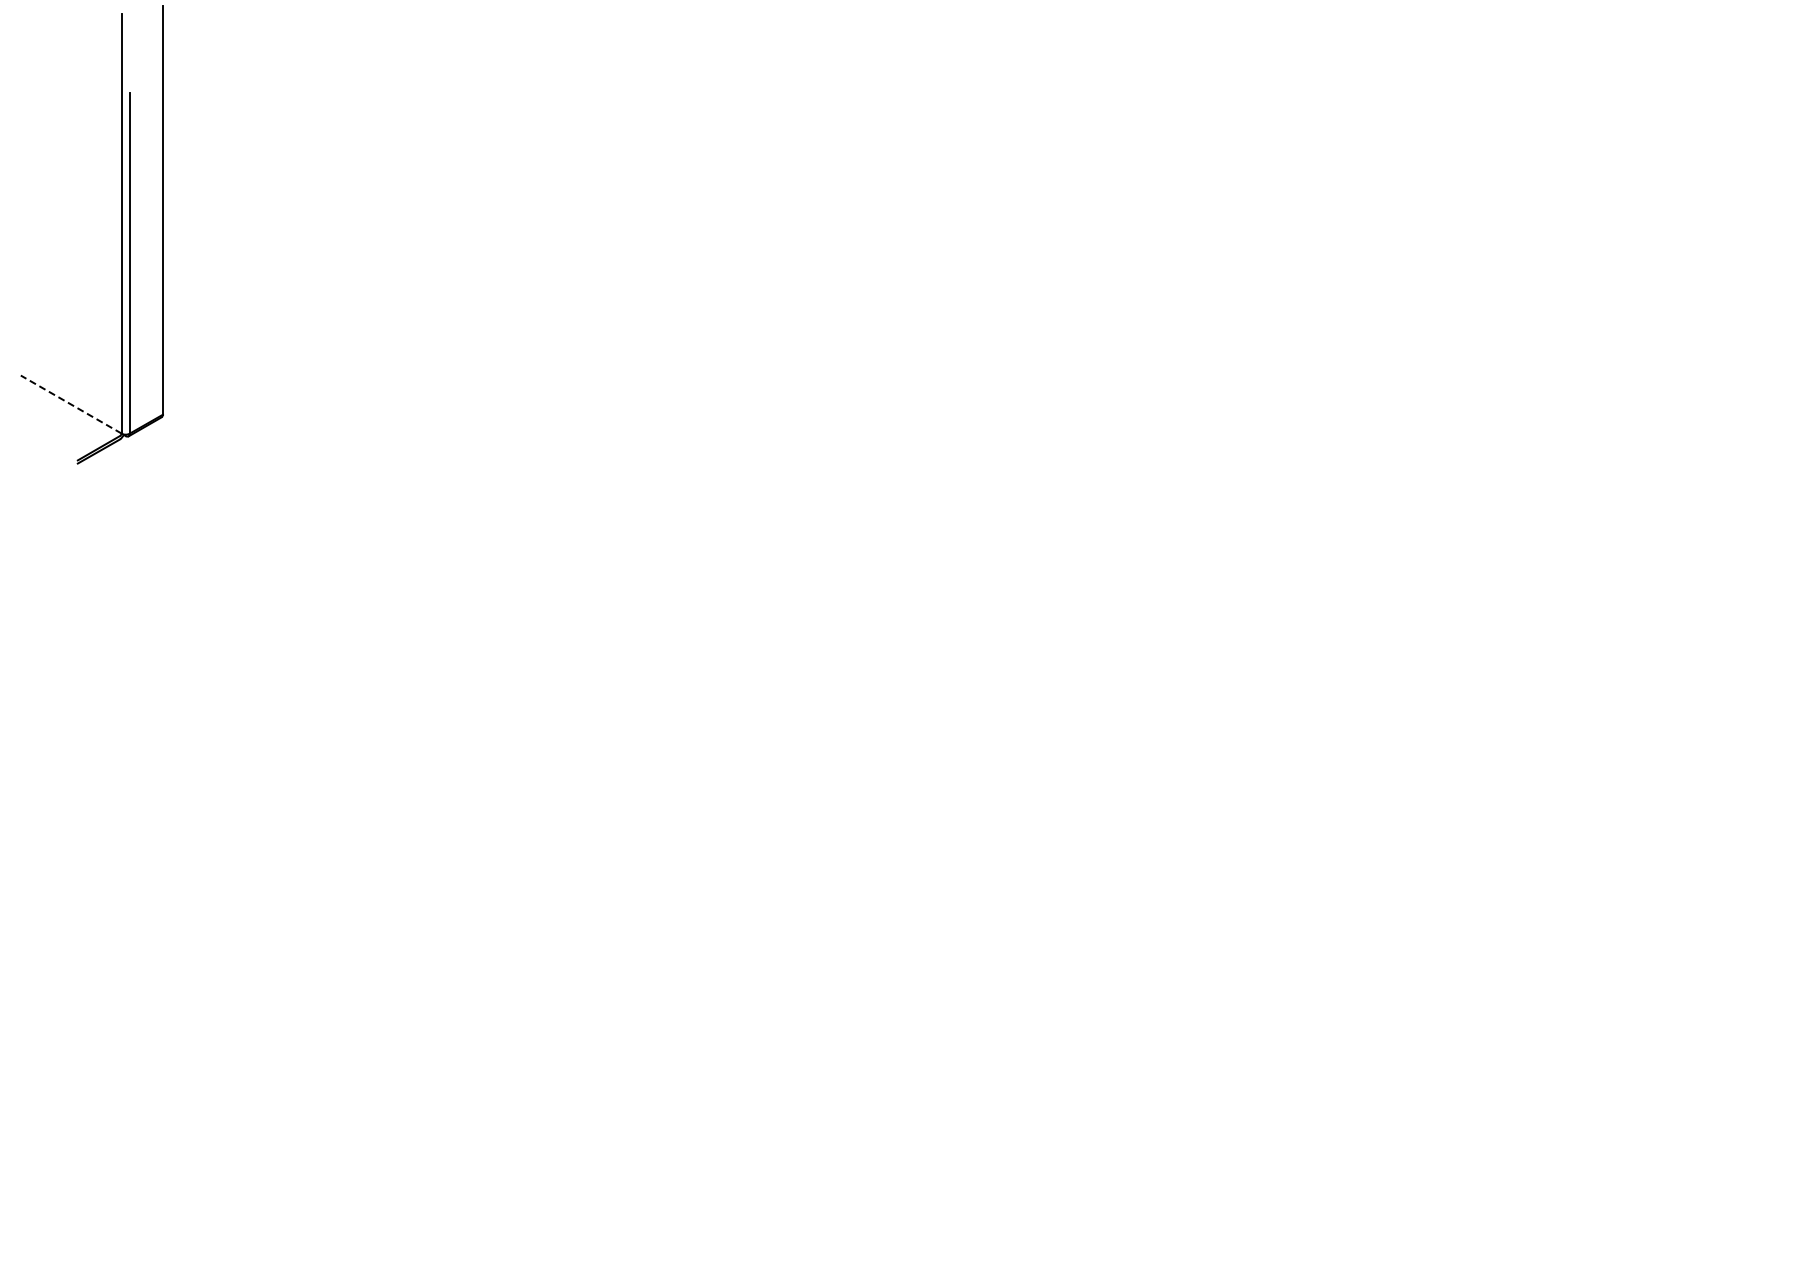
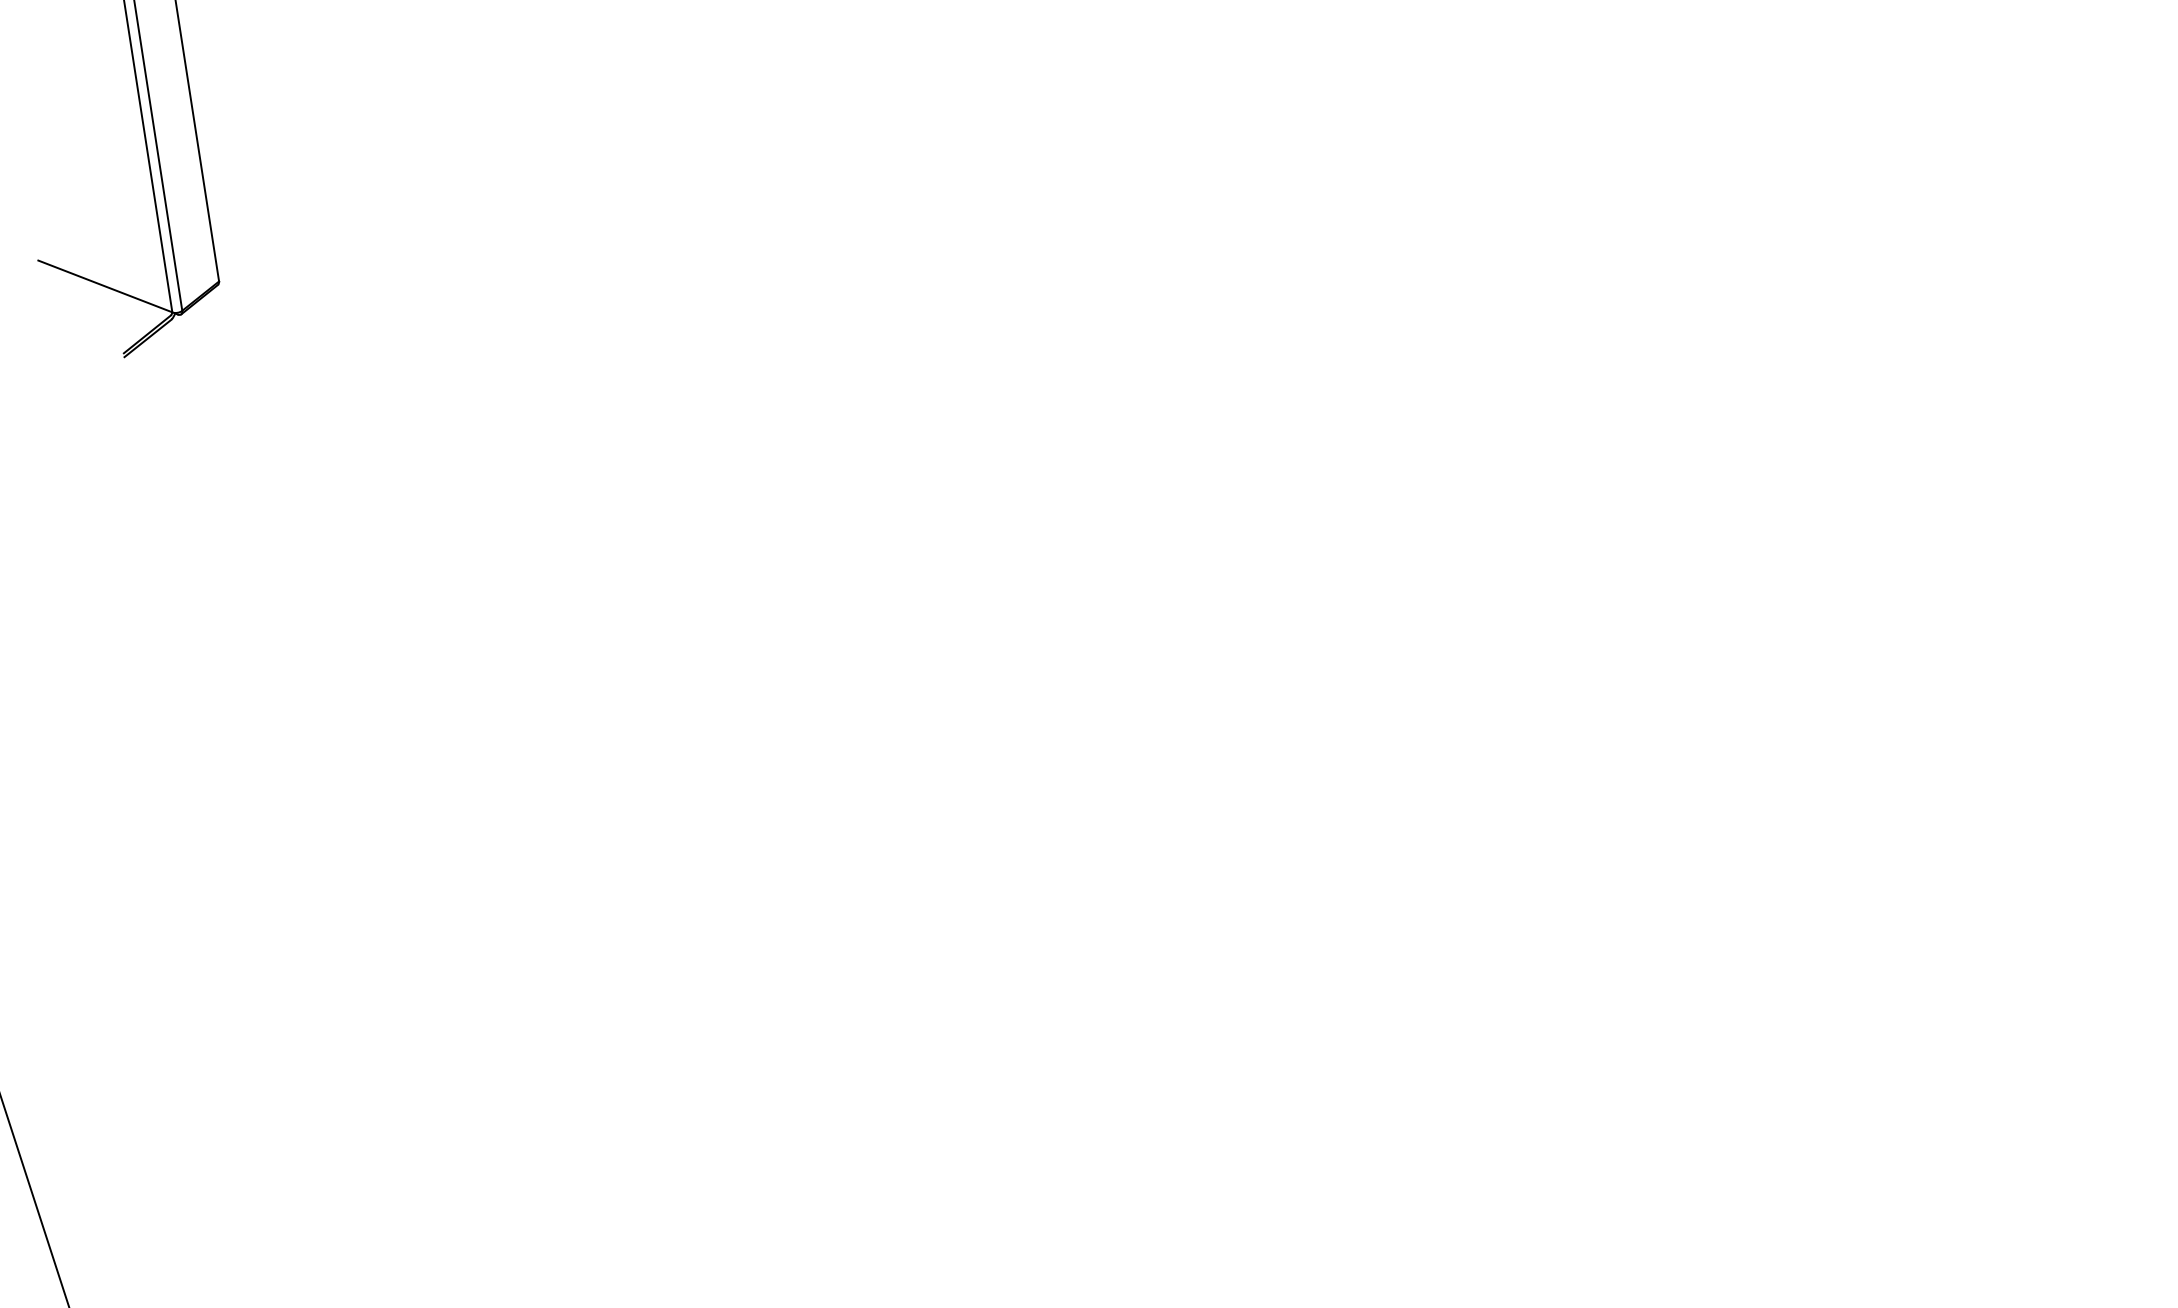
line: (70, 404) -> (104, 286), dashed -> solid

